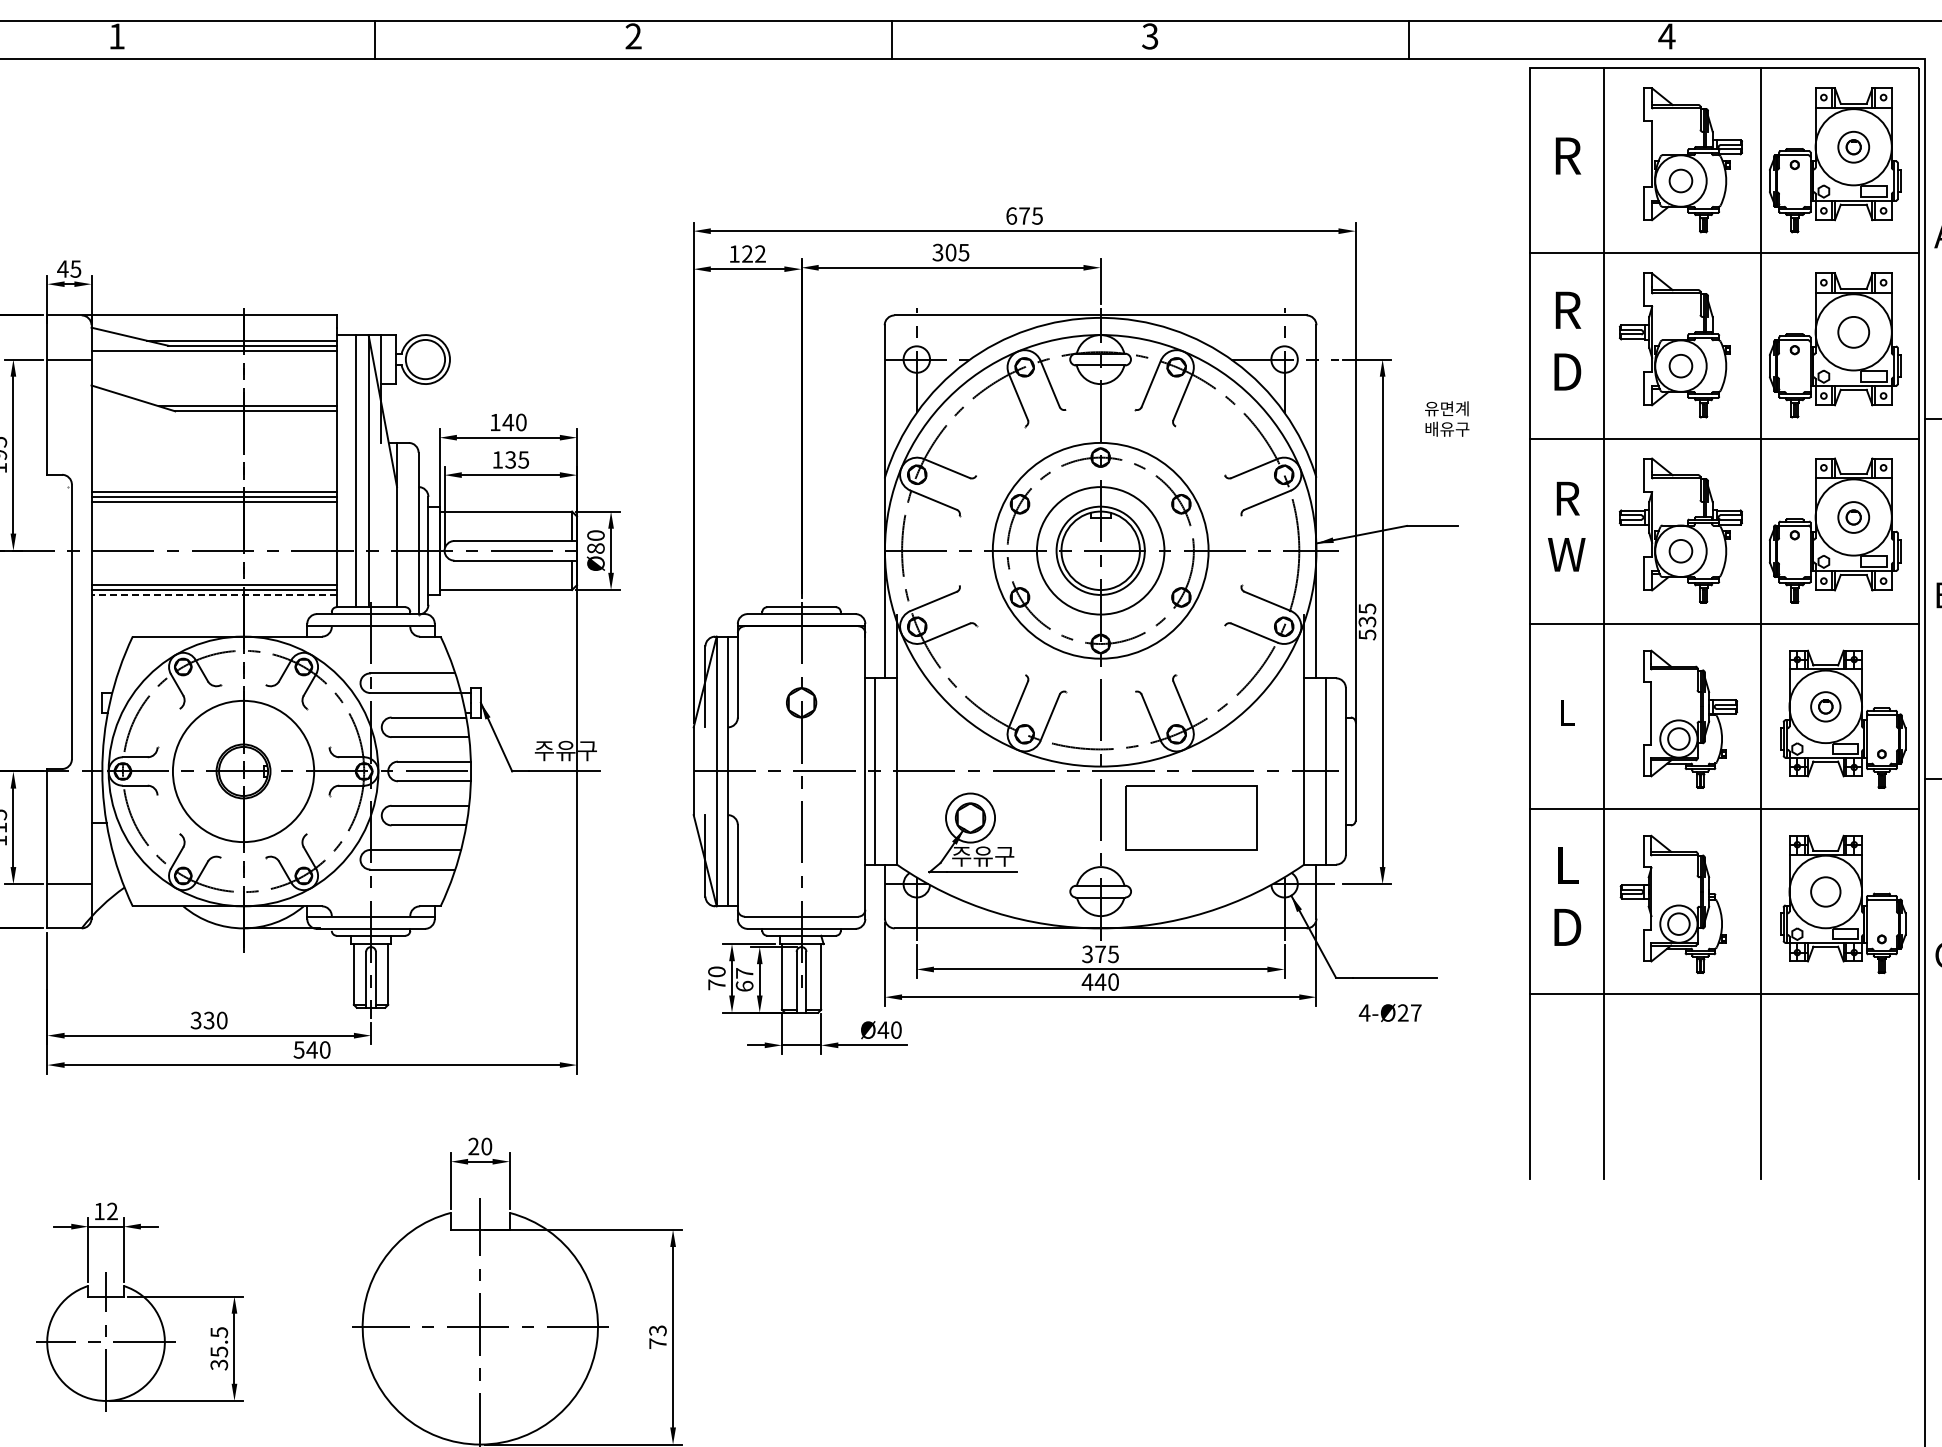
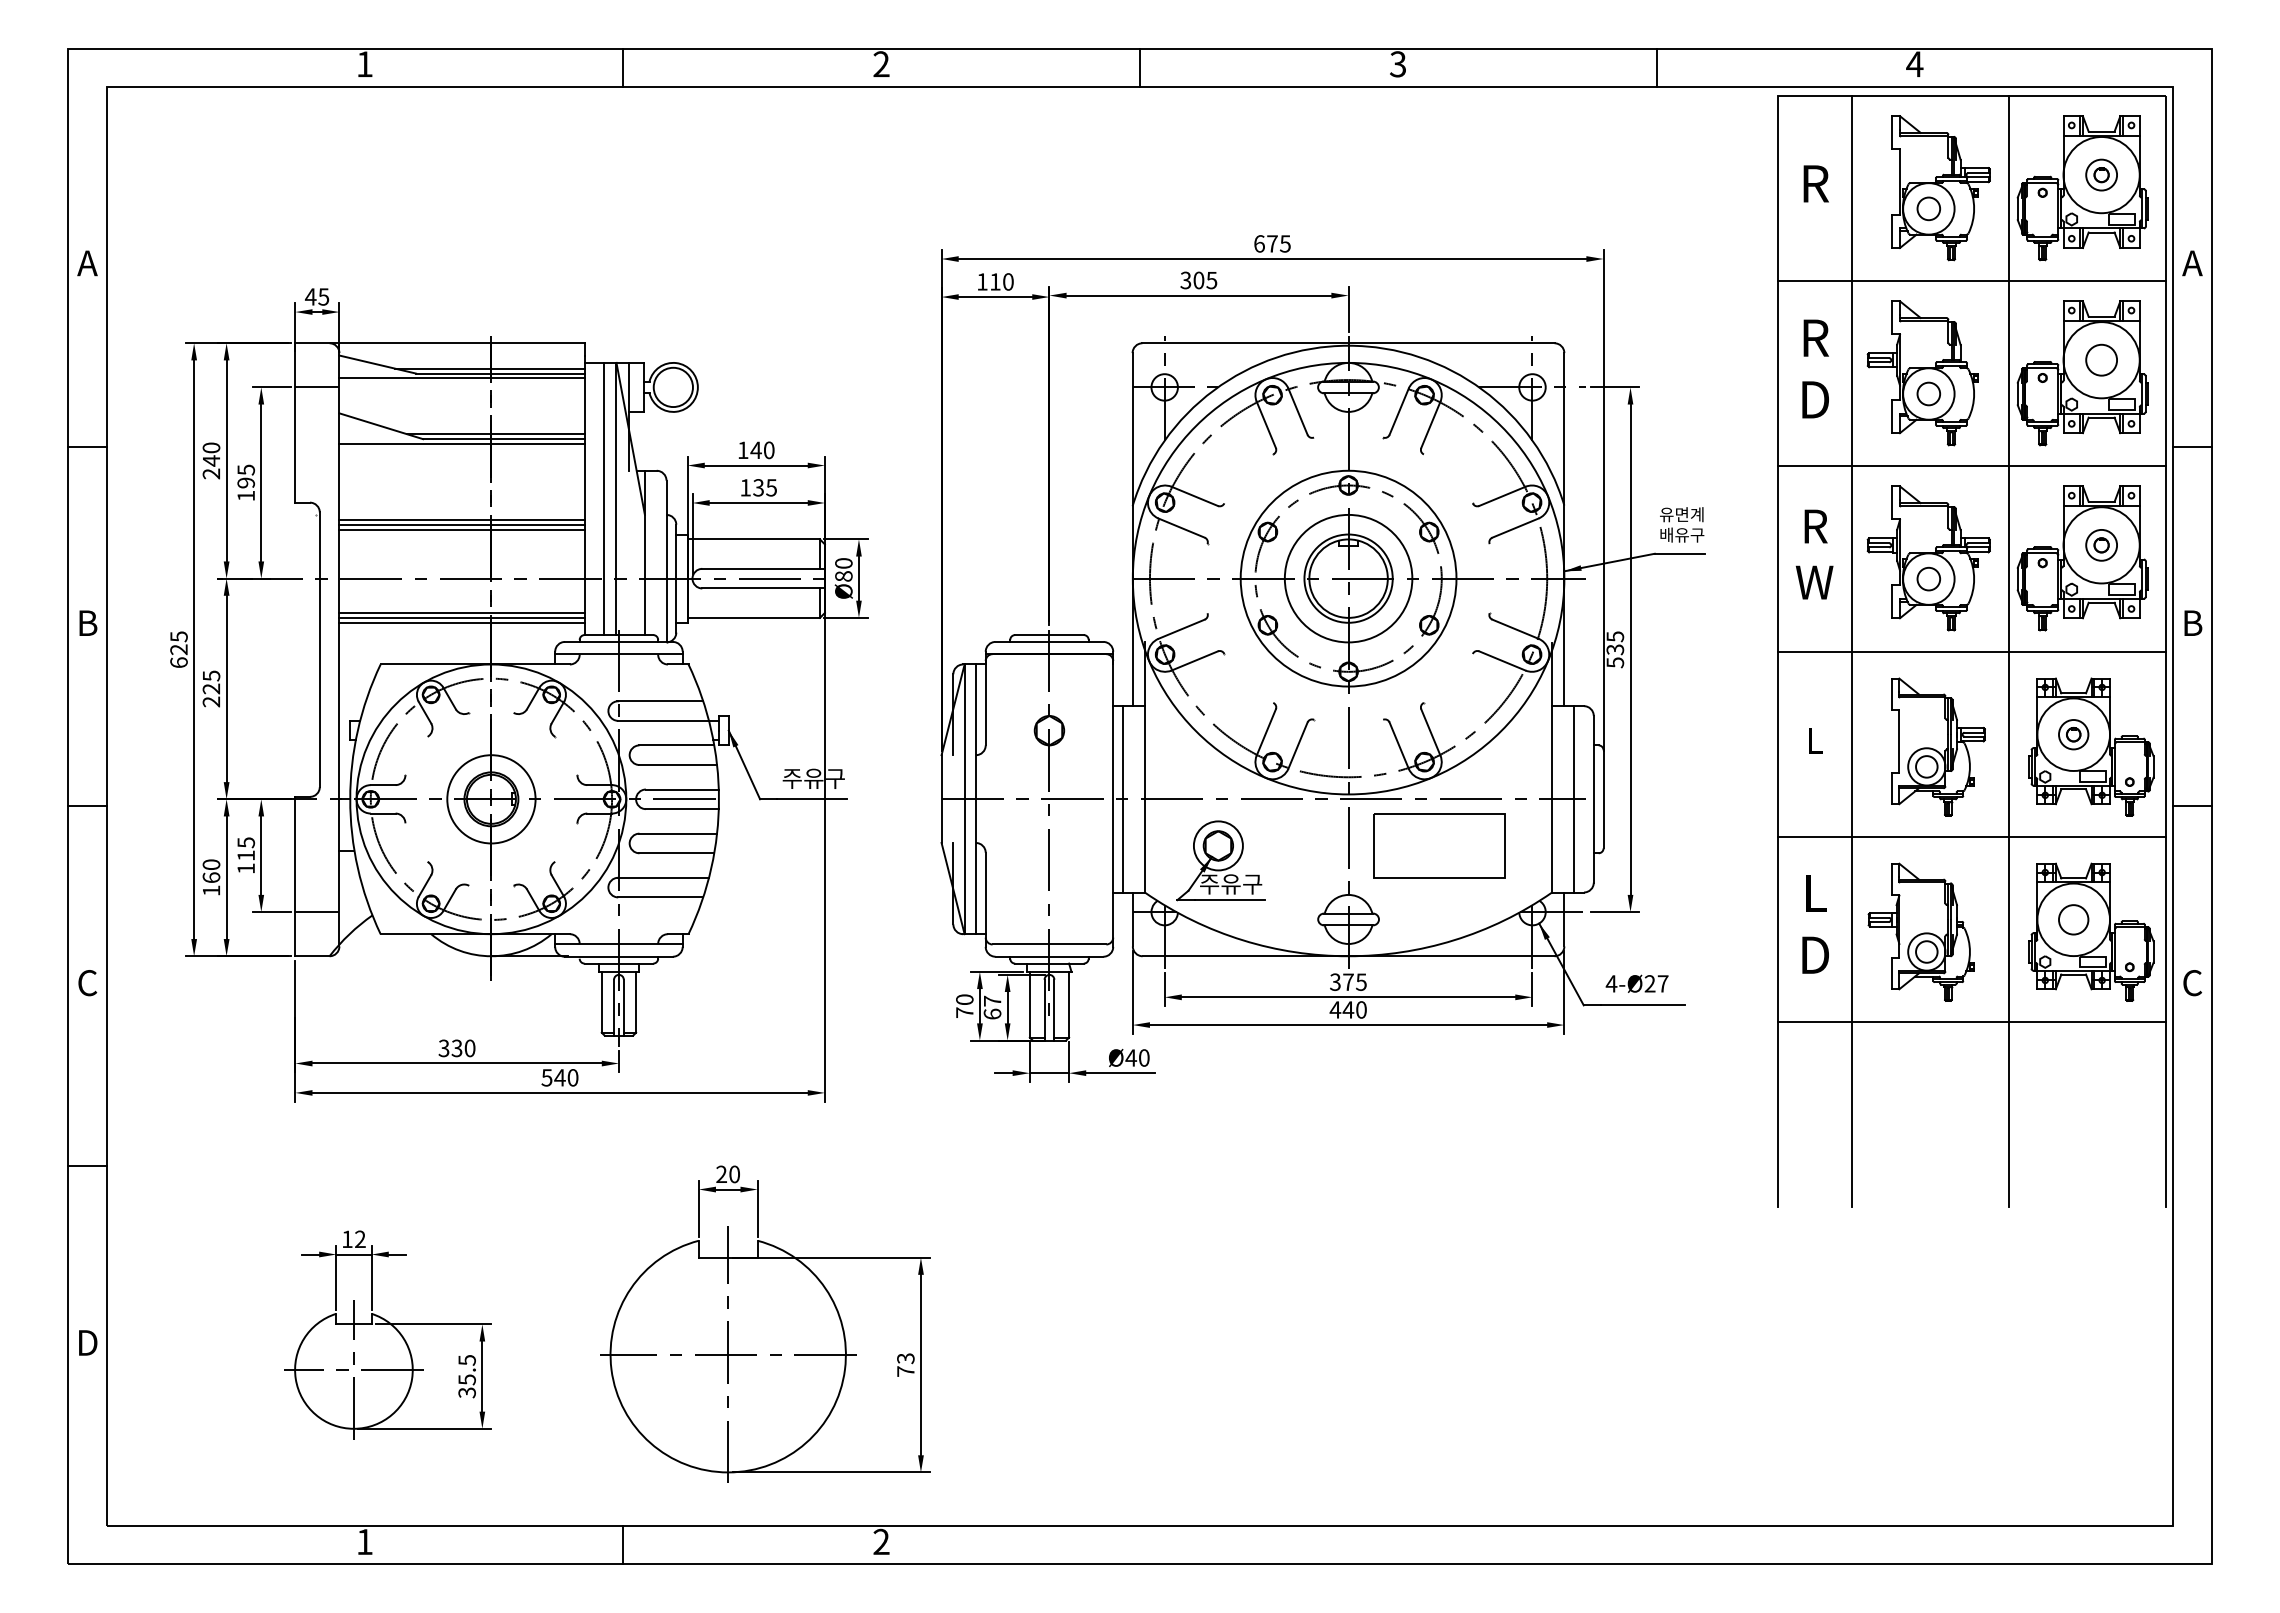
text: (753, 253) -> (1001, 281), 122 -> 110
line: (213, 416) -> (461, 444), added
text: (1447, 418) -> (1682, 524), moved
line: (214, 594) -> (462, 622), dashed -> solid
circle: (243, 771) -> (491, 799), size x0.62
text: (1389, 1012) -> (1636, 983), moved

